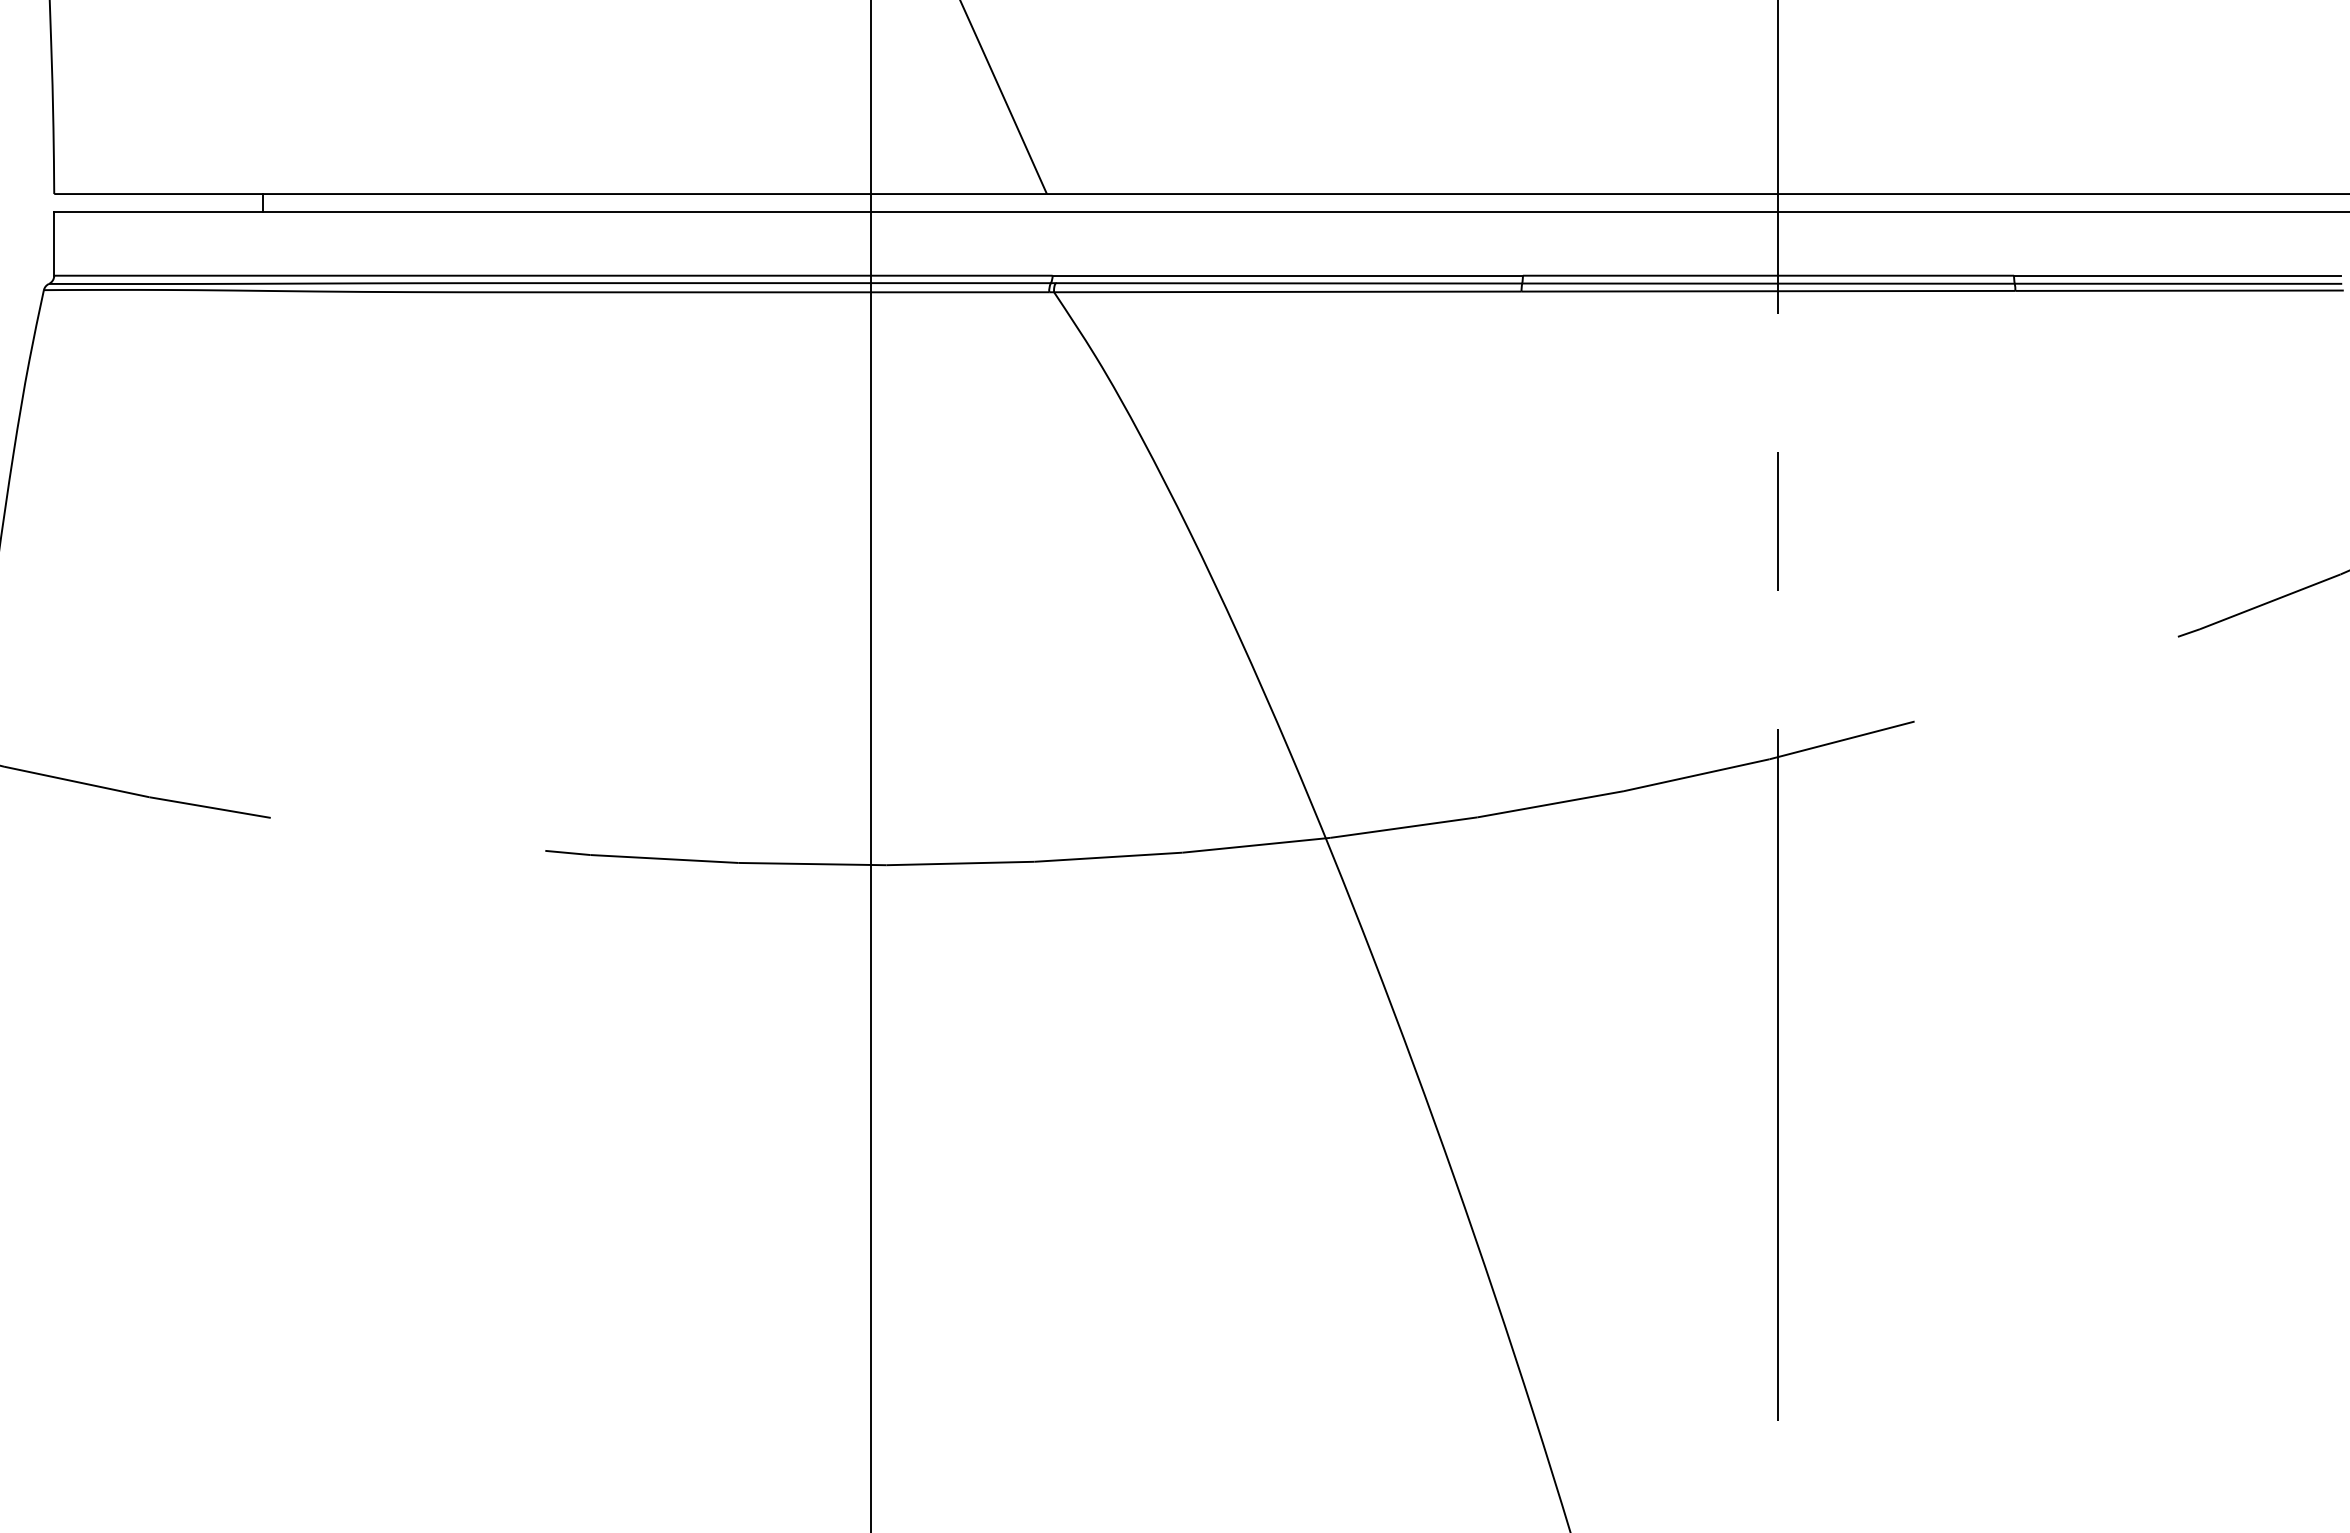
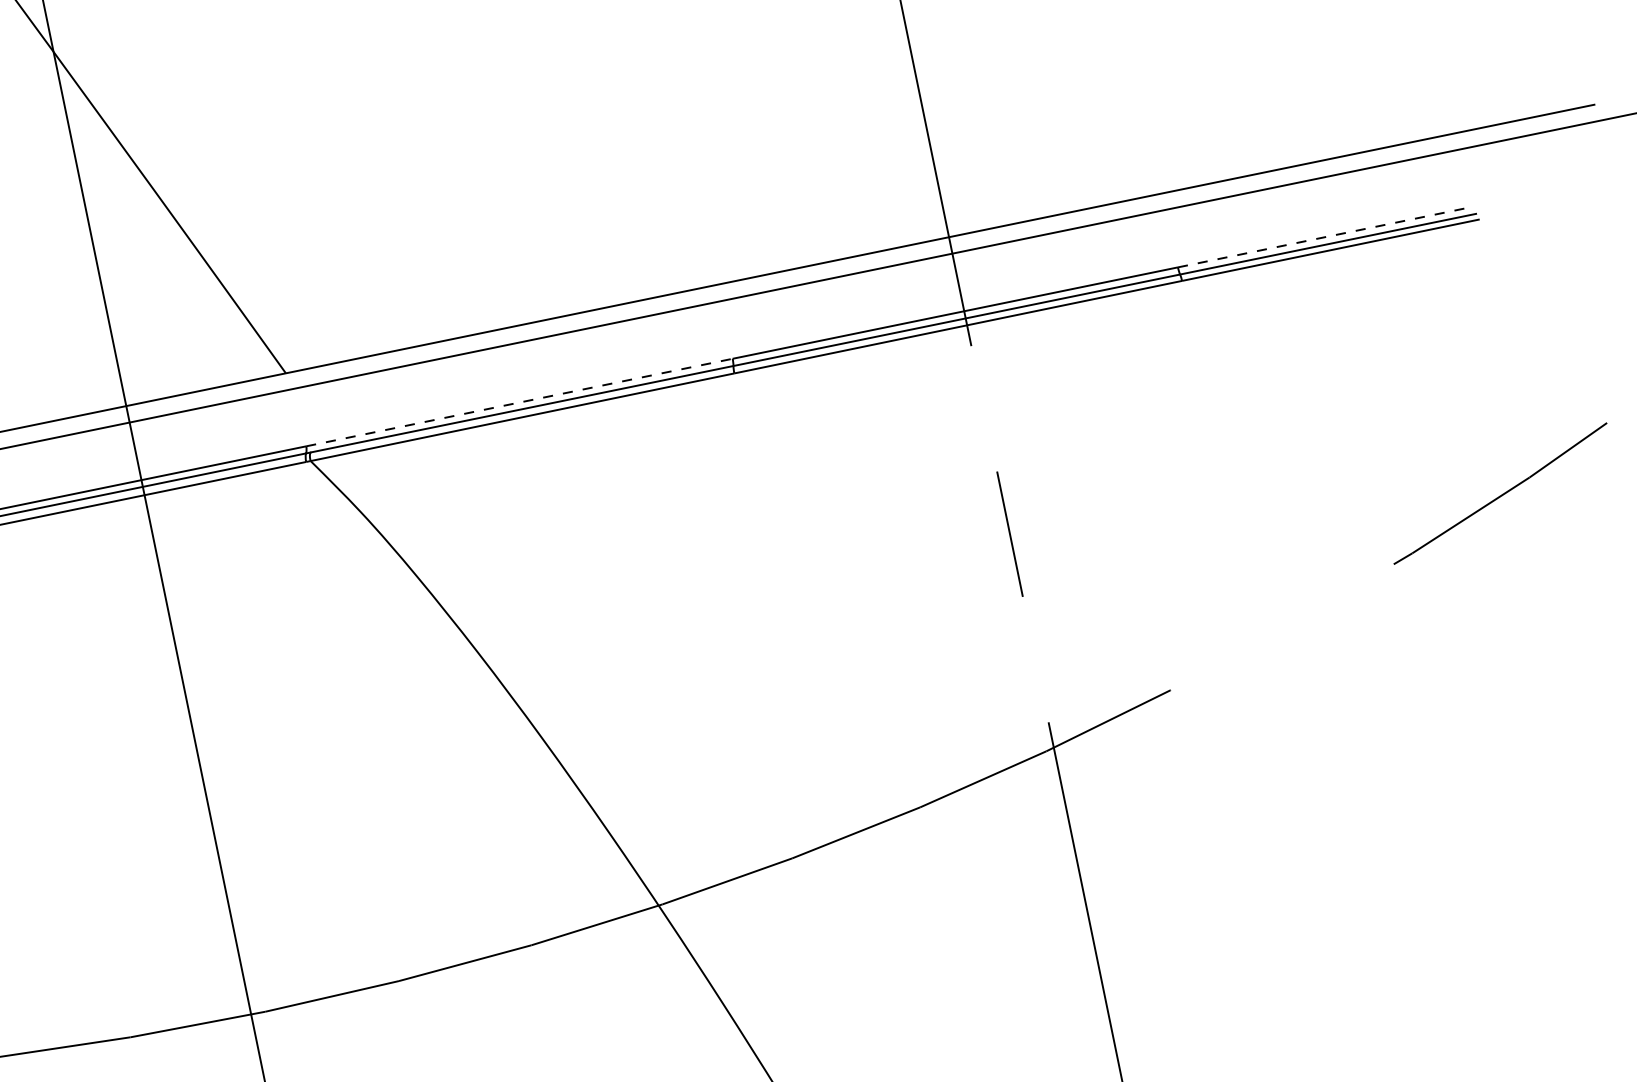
line: (1288, 275) -> (520, 402), solid -> dashed
line: (2177, 275) -> (1326, 236), solid -> dashed

